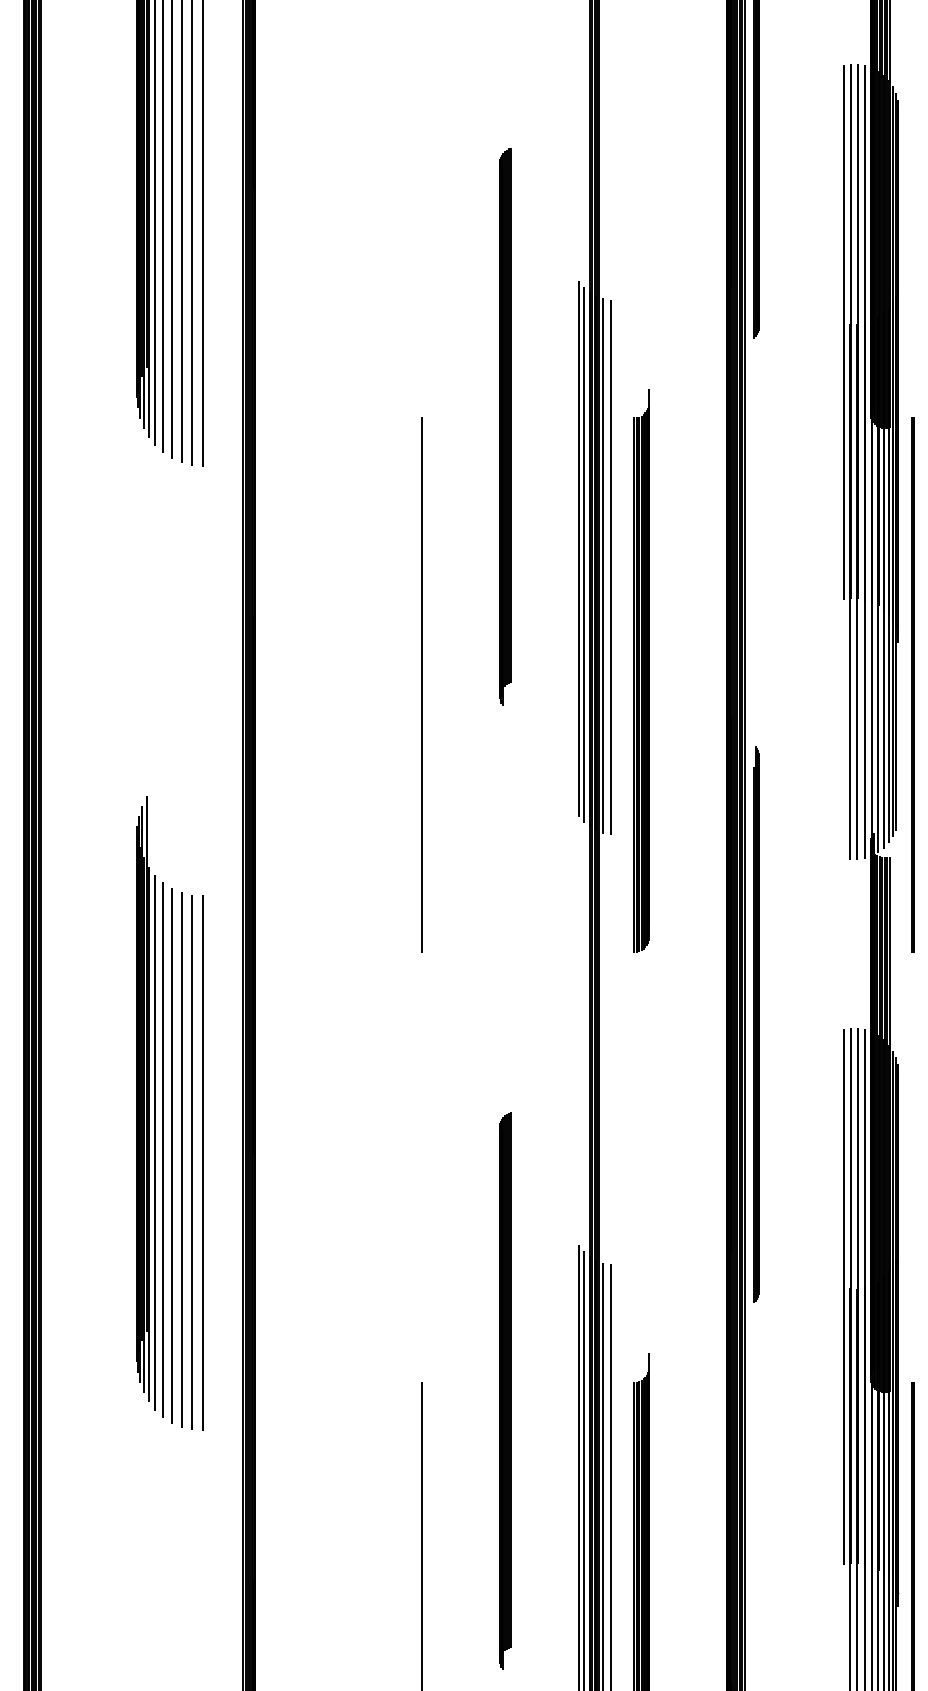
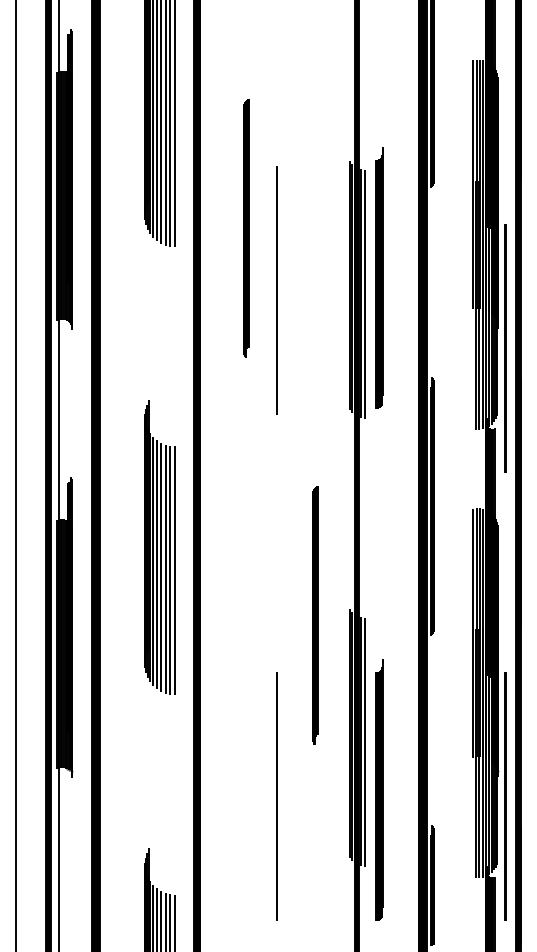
part: (504, 426) -> (246, 228), moved
part: (642, 669) -> (379, 277), moved
line: (420, 684) -> (276, 290), moved
part: (504, 1390) -> (315, 615), moved

